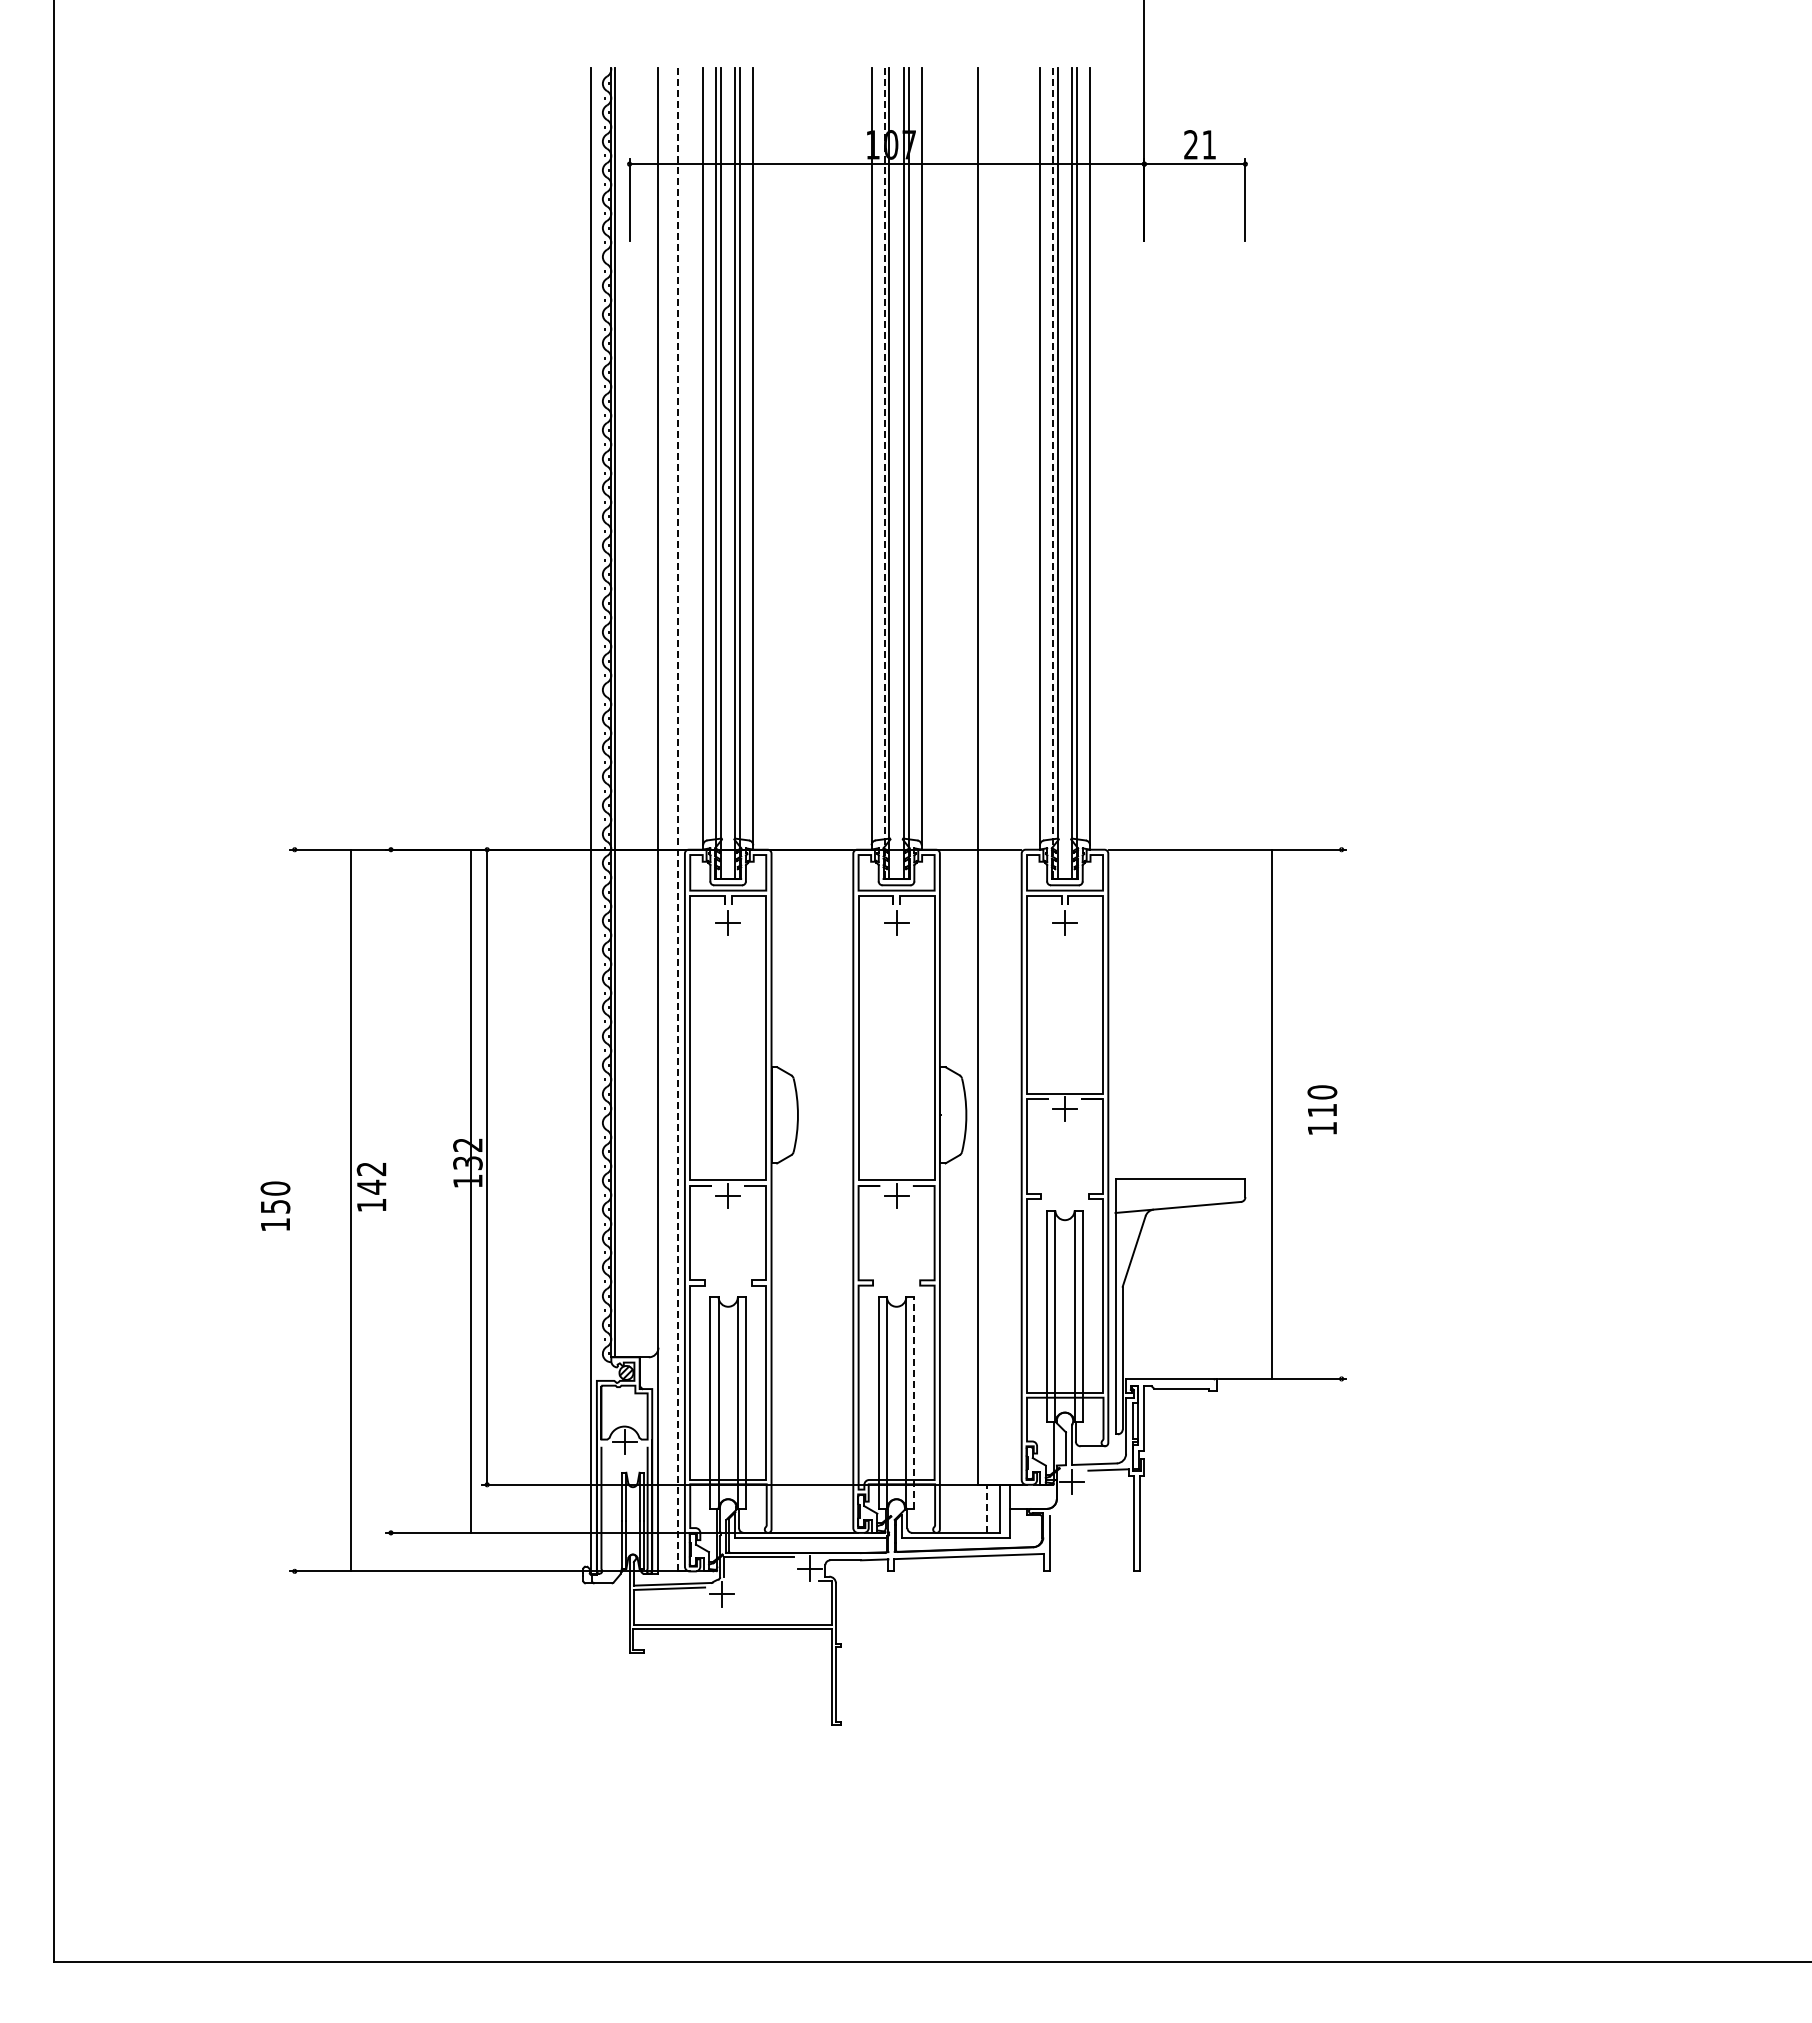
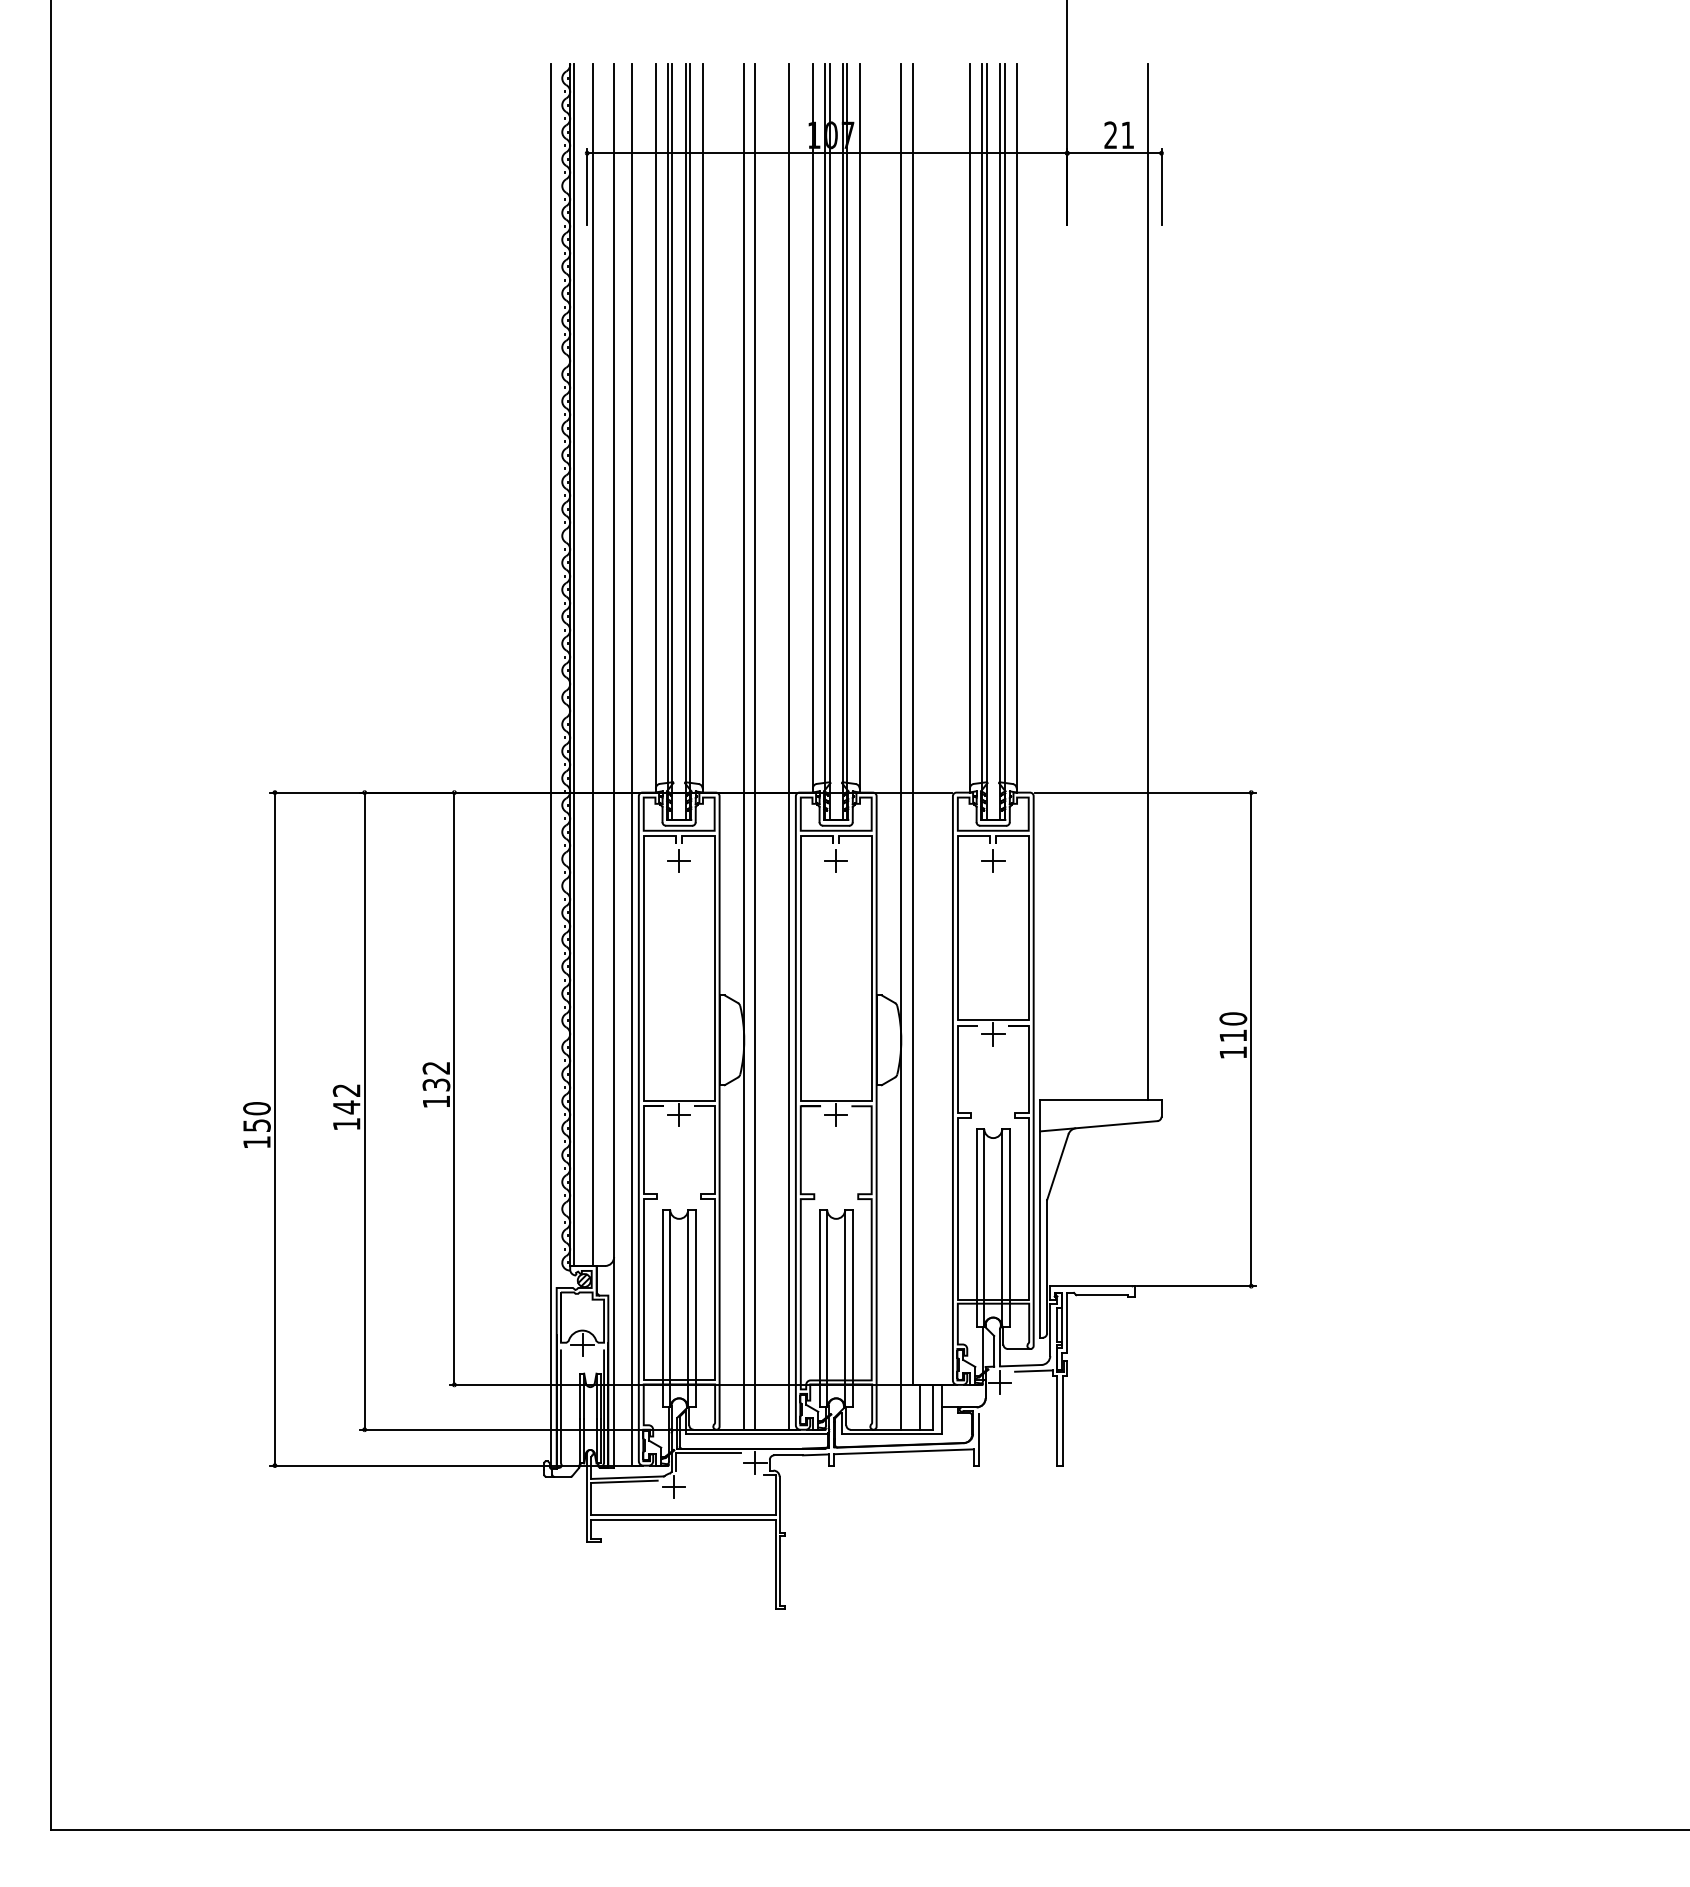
line: (884, 473) -> (824, 441), dashed -> solid
line: (1052, 473) -> (981, 441), dashed -> solid
line: (1230, 623) -> (1147, 581), added
line: (635, 712) -> (592, 664), added
line: (797, 799) -> (743, 745), added
line: (810, 799) -> (755, 745), added
line: (846, 799) -> (789, 745), added
line: (966, 799) -> (901, 745), added
line: (677, 819) -> (631, 764), dashed -> solid
line: (1271, 1113) -> (1251, 1038), moved
line: (470, 1190) -> (364, 1110), moved
line: (350, 1210) -> (274, 1129), moved
line: (914, 1403) -> (852, 1309), dashed -> solid
line: (986, 1508) -> (920, 1407), dashed -> solid

